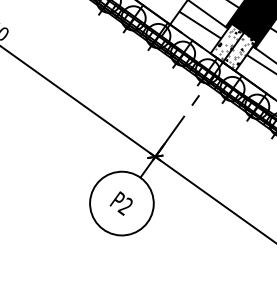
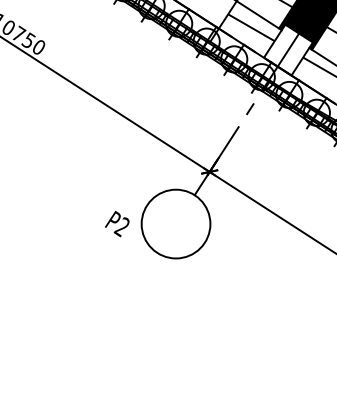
hatch: (231, 46) -> (286, 49), removed
text: (121, 203) -> (117, 223), moved

